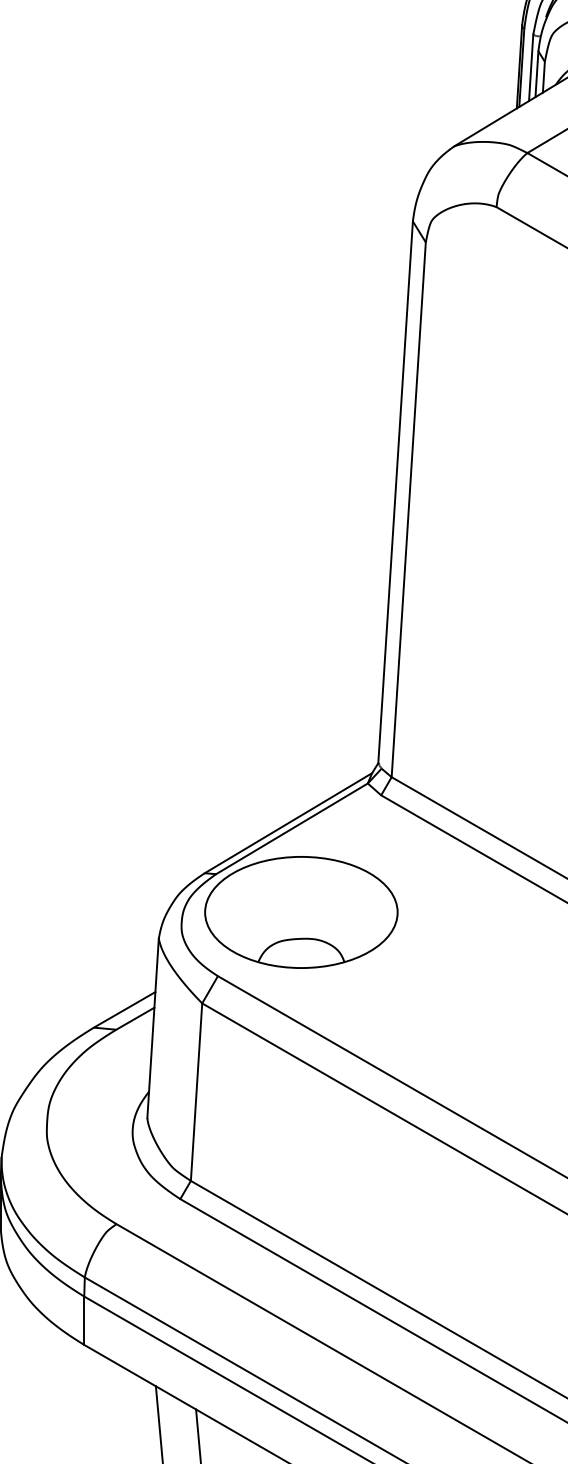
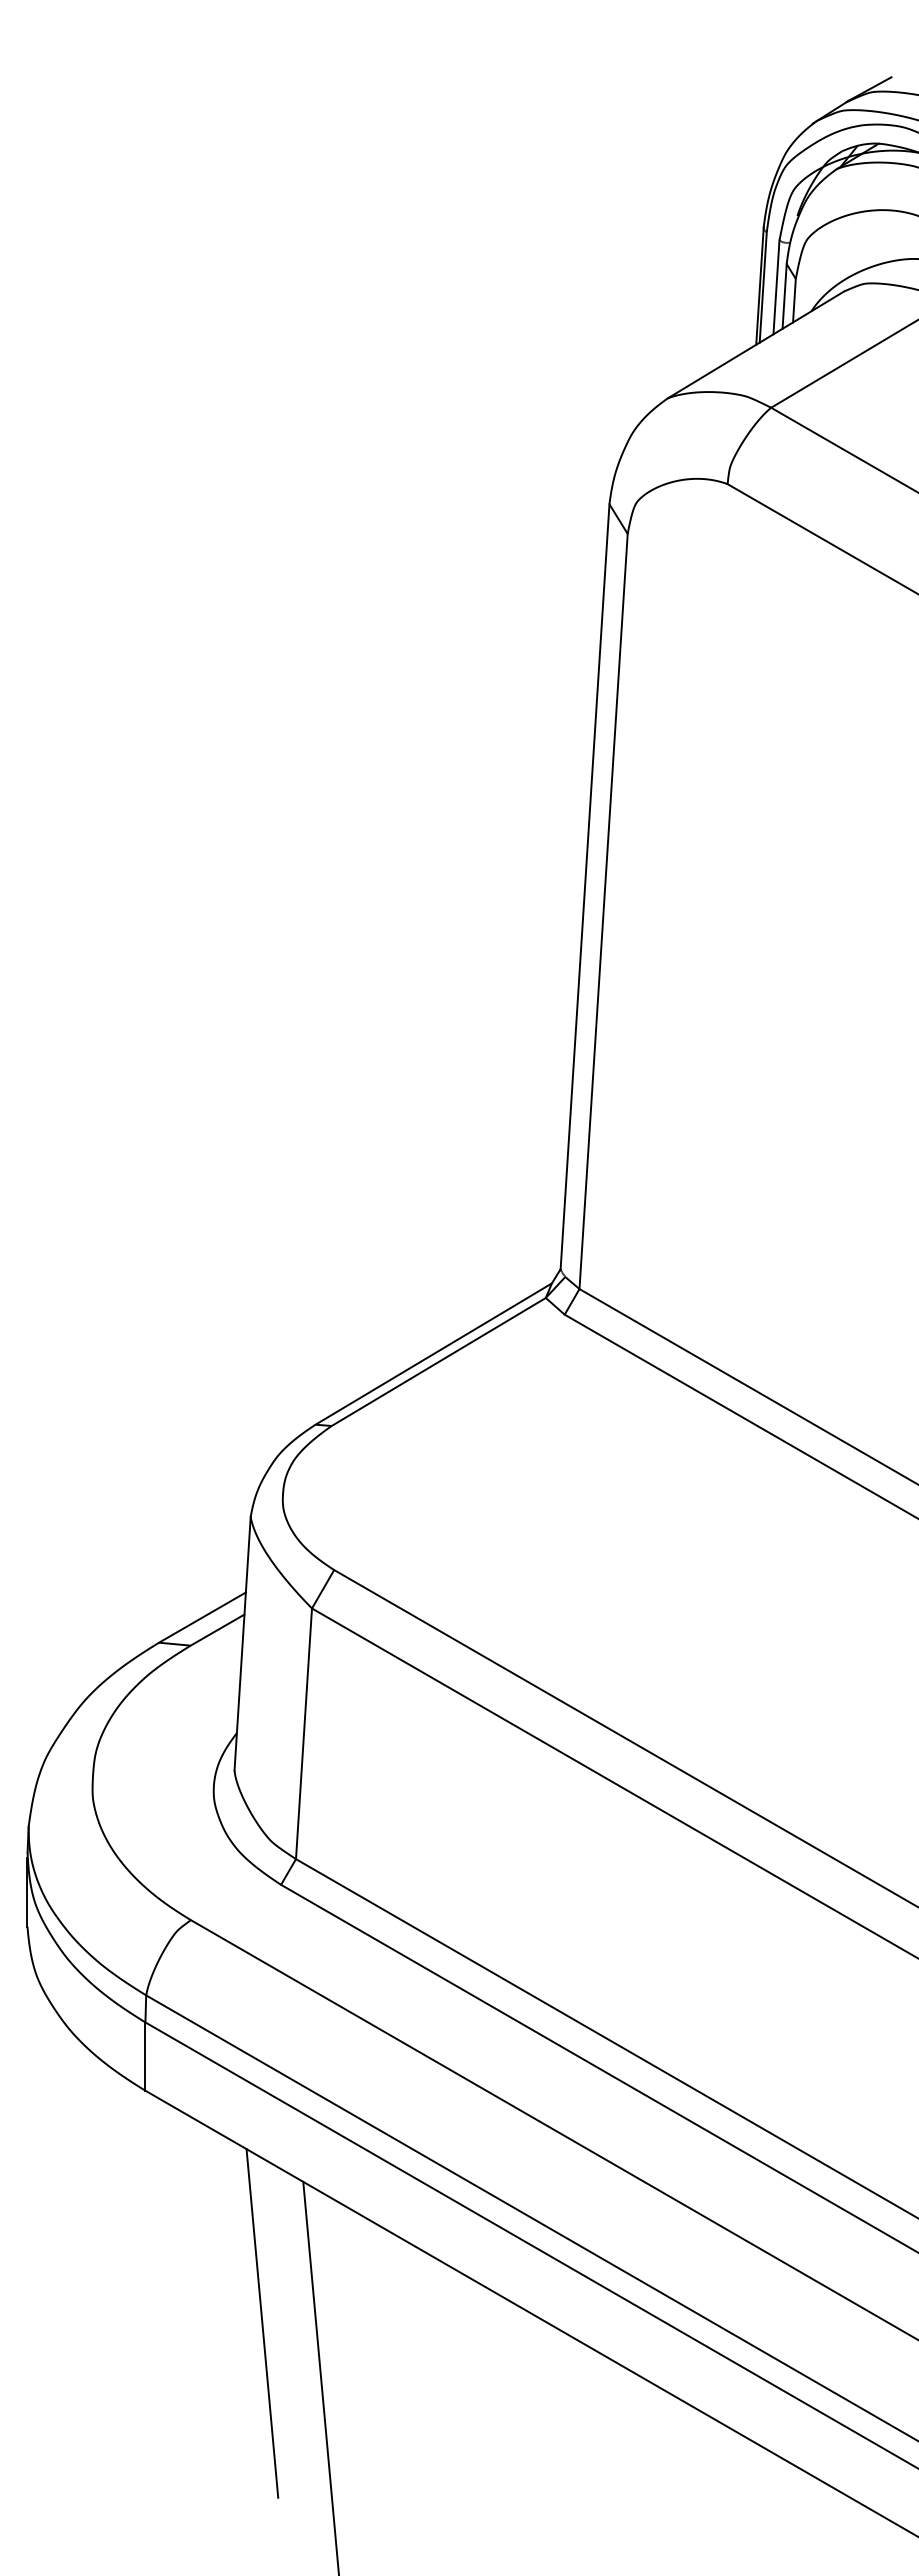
part: (301, 912) -> (451, 1479), removed

